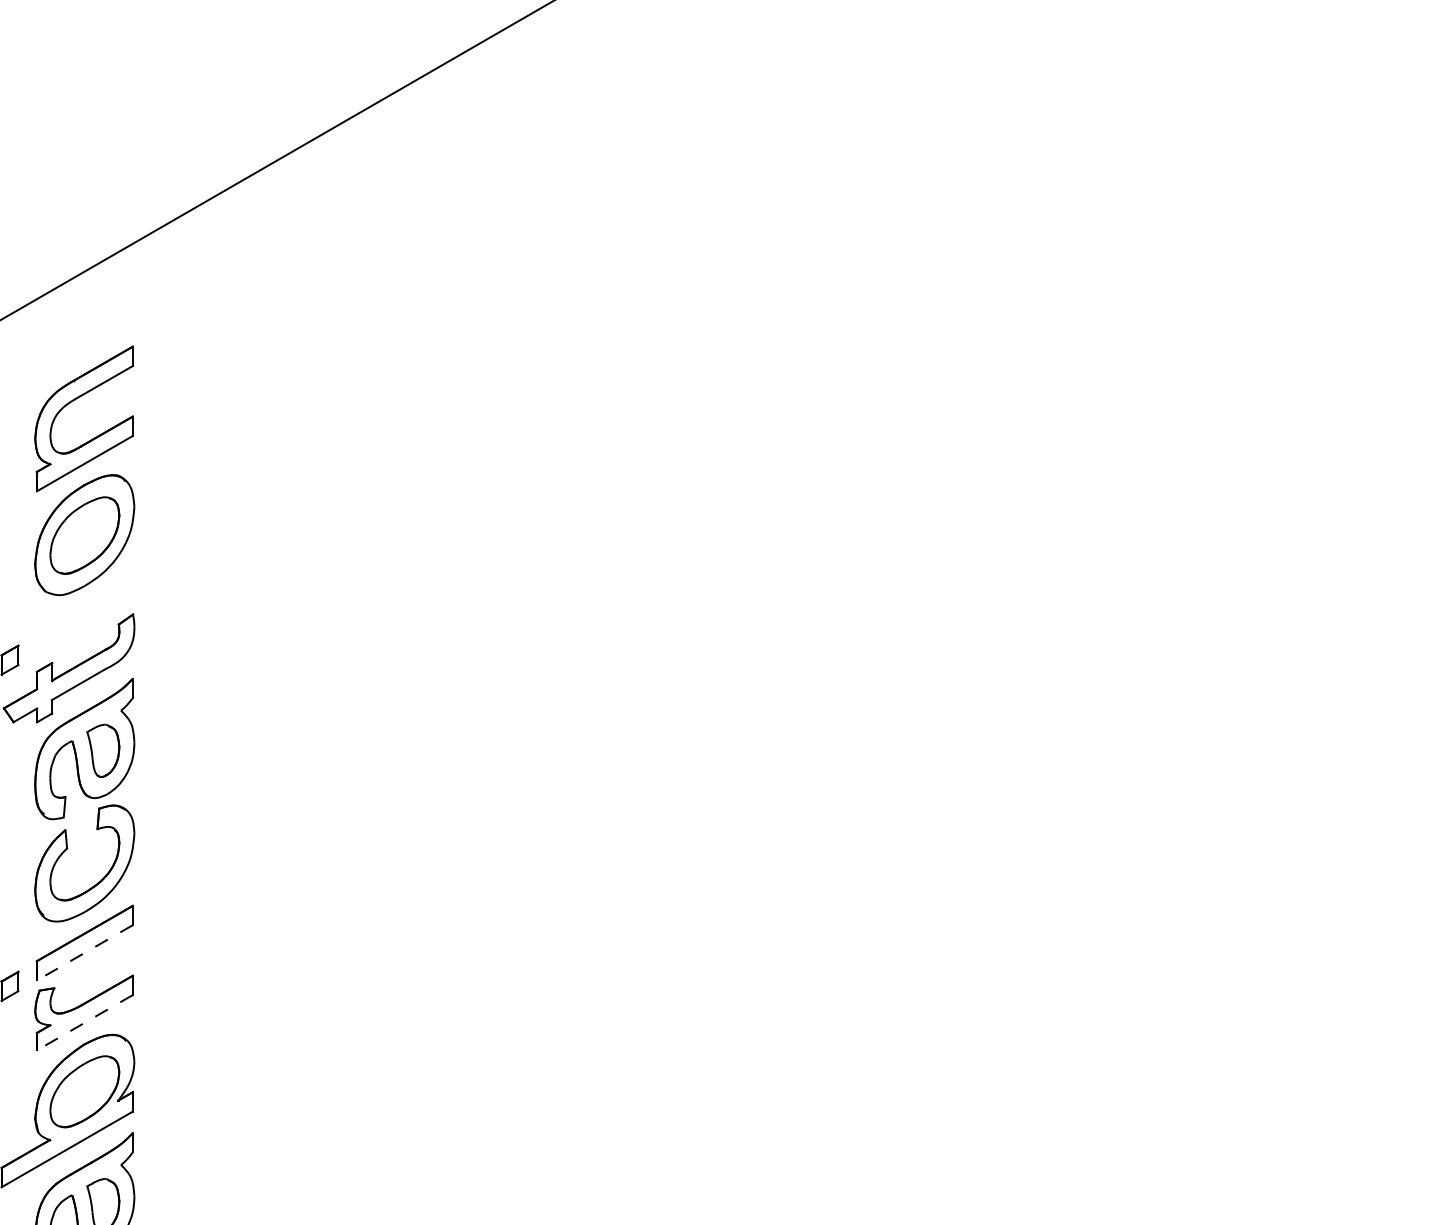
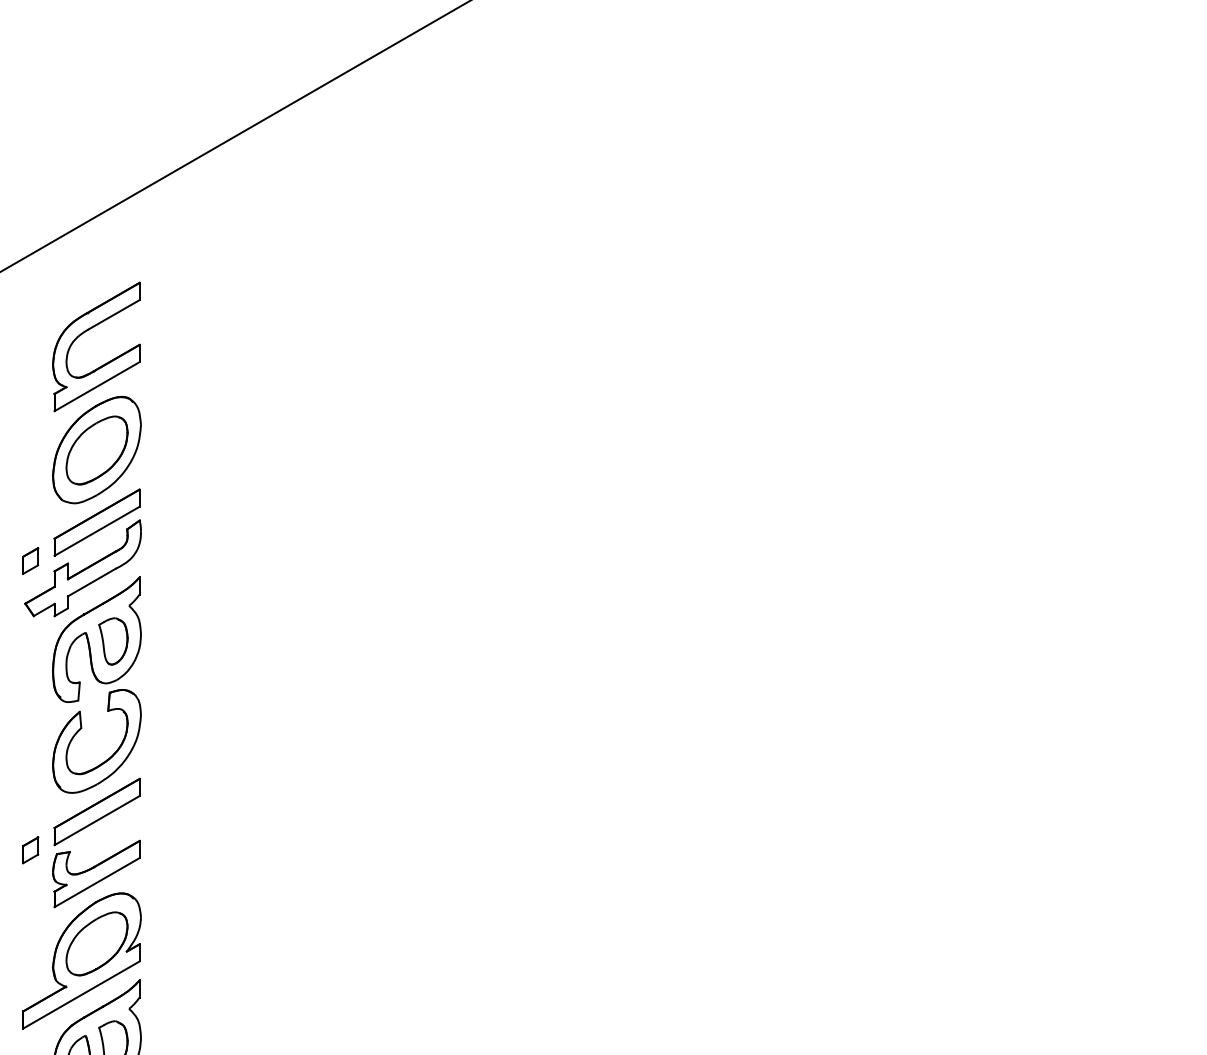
part: (84, 616) -> (96, 522), added
line: (84, 953) -> (96, 821), dashed -> solid
line: (84, 1022) -> (96, 882), dashed -> solid

